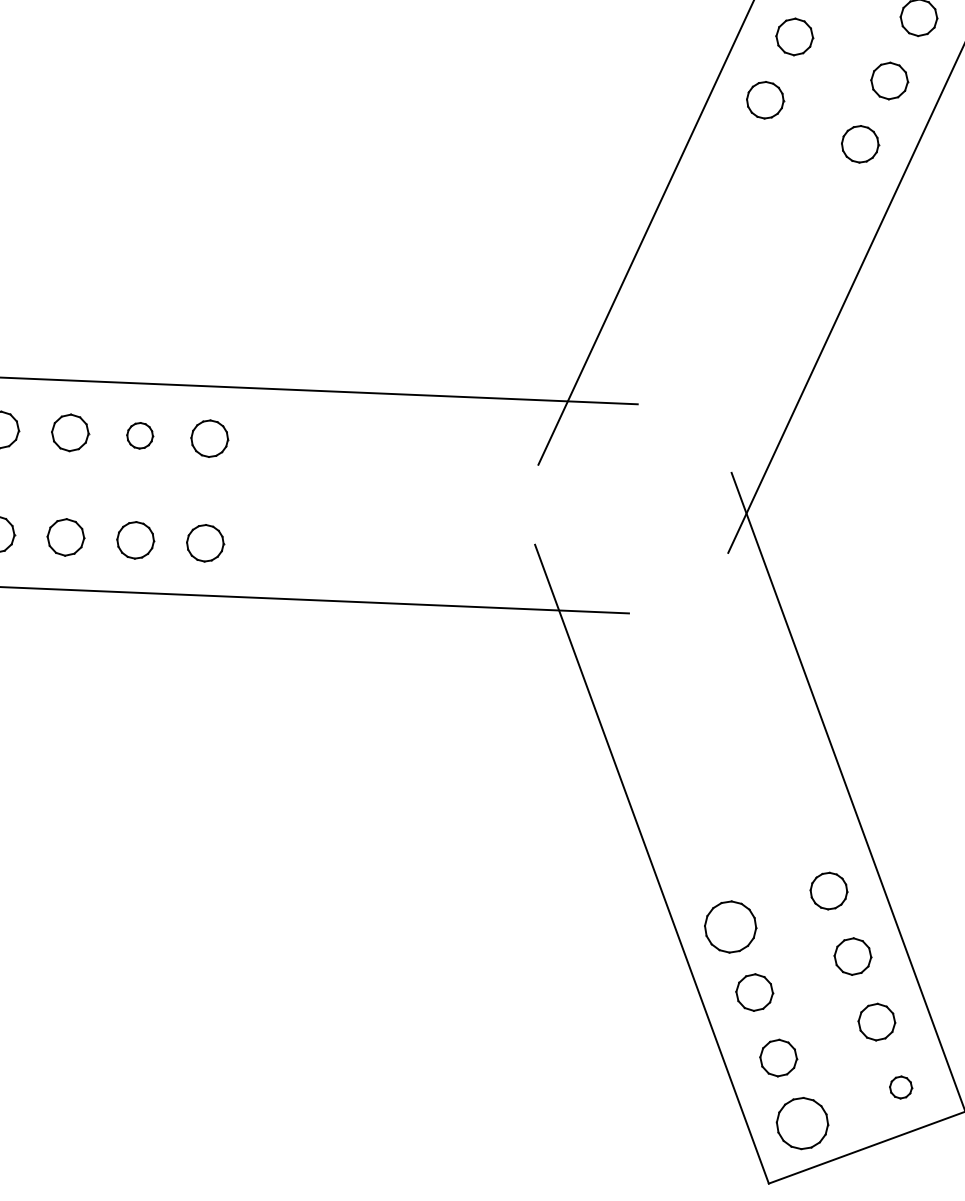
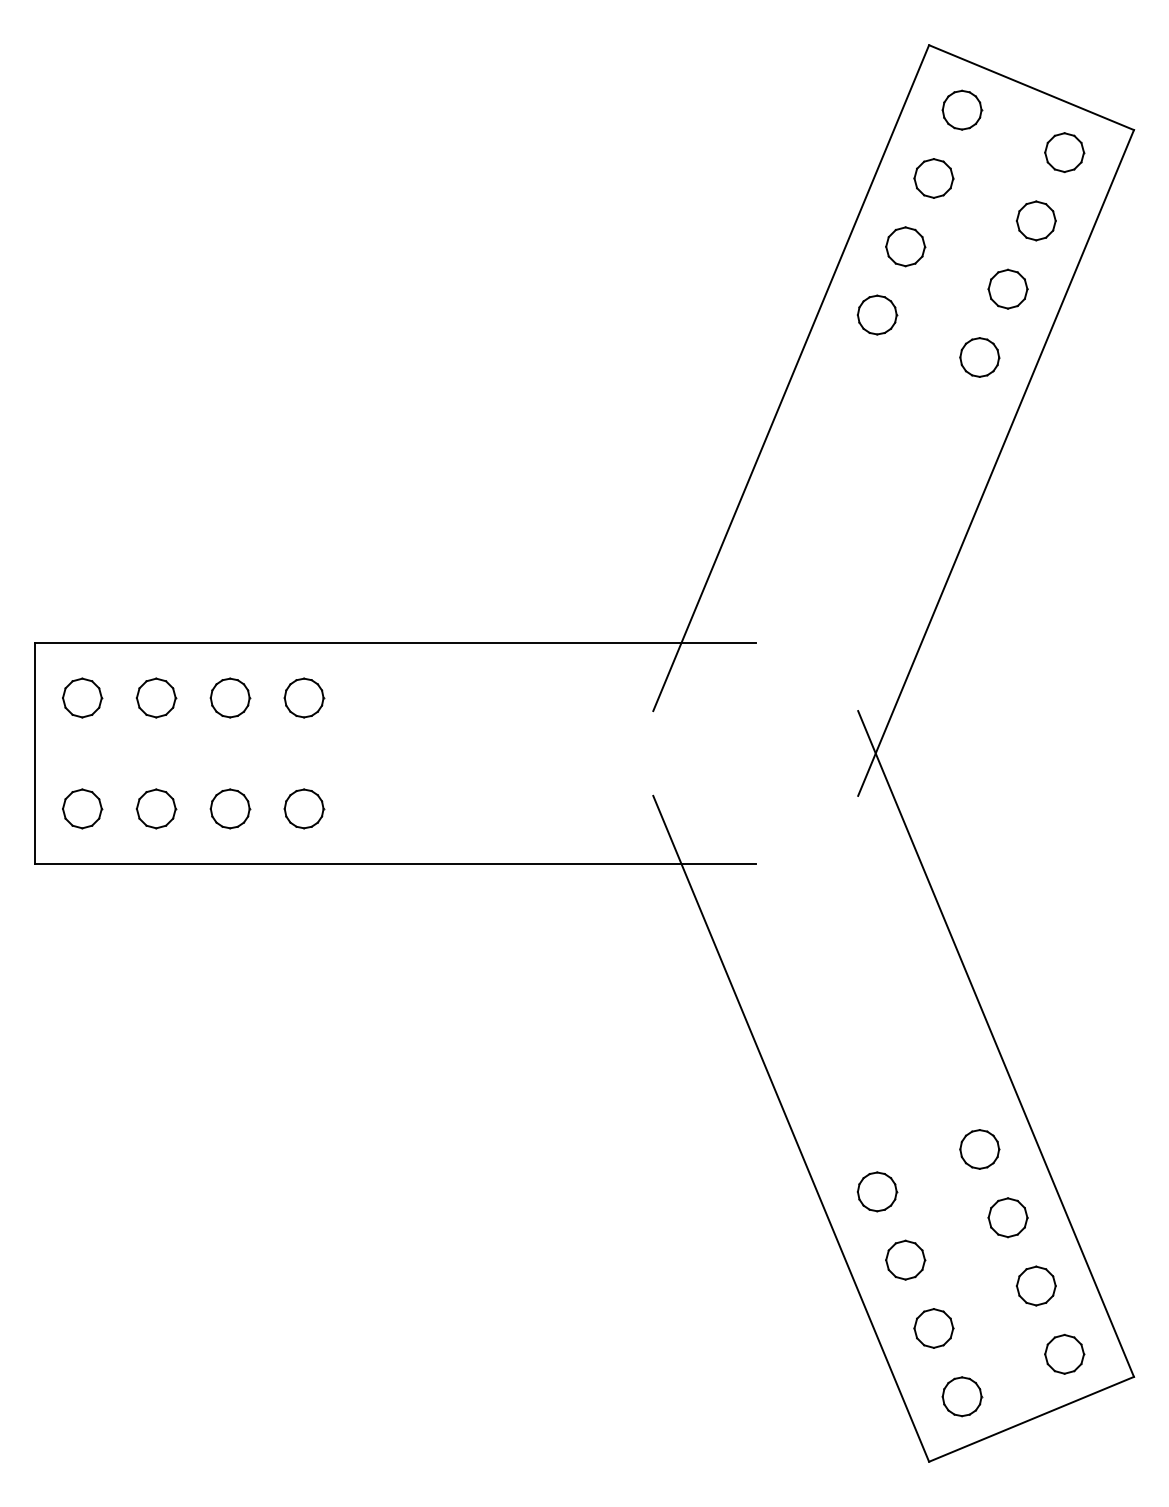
part: (140, 435) -> (230, 697), size x1.43
part: (730, 926) -> (877, 1191), size x0.71
part: (900, 1086) -> (1064, 1353), size x1.67
part: (802, 1123) -> (962, 1396), size x0.71

